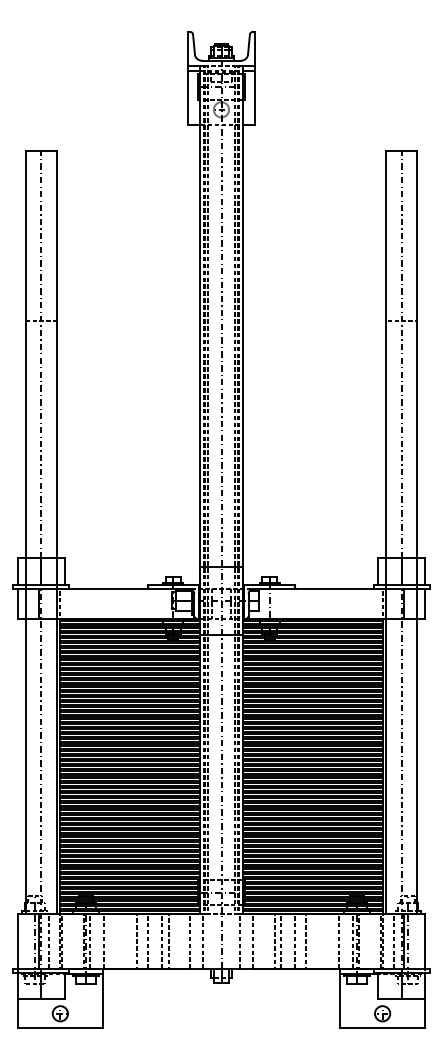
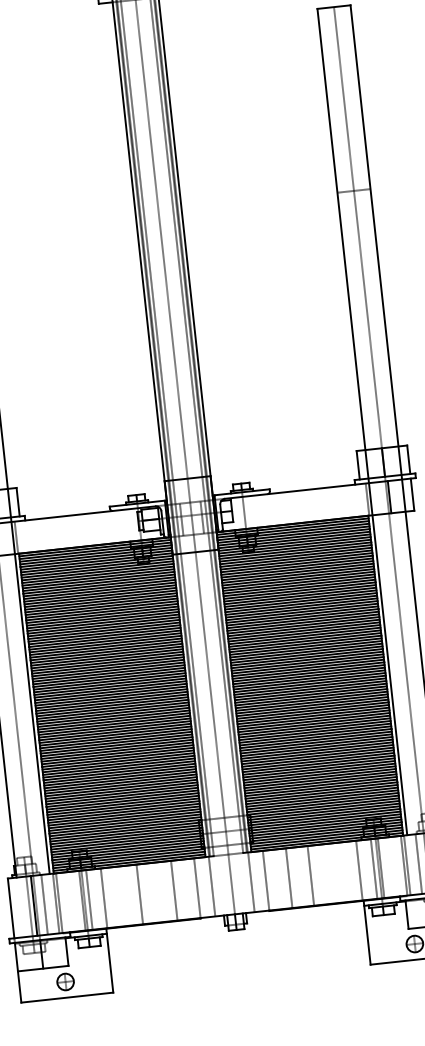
line: (148, 940) -> (152, 892), removed
line: (162, 940) -> (167, 890), removed
line: (280, 940) -> (295, 876), removed
line: (306, 940) -> (323, 873), removed

